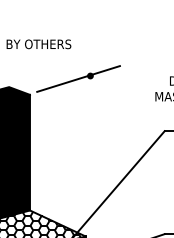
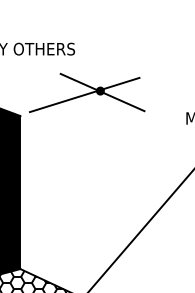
line: (91, 77) -> (101, 93), added

